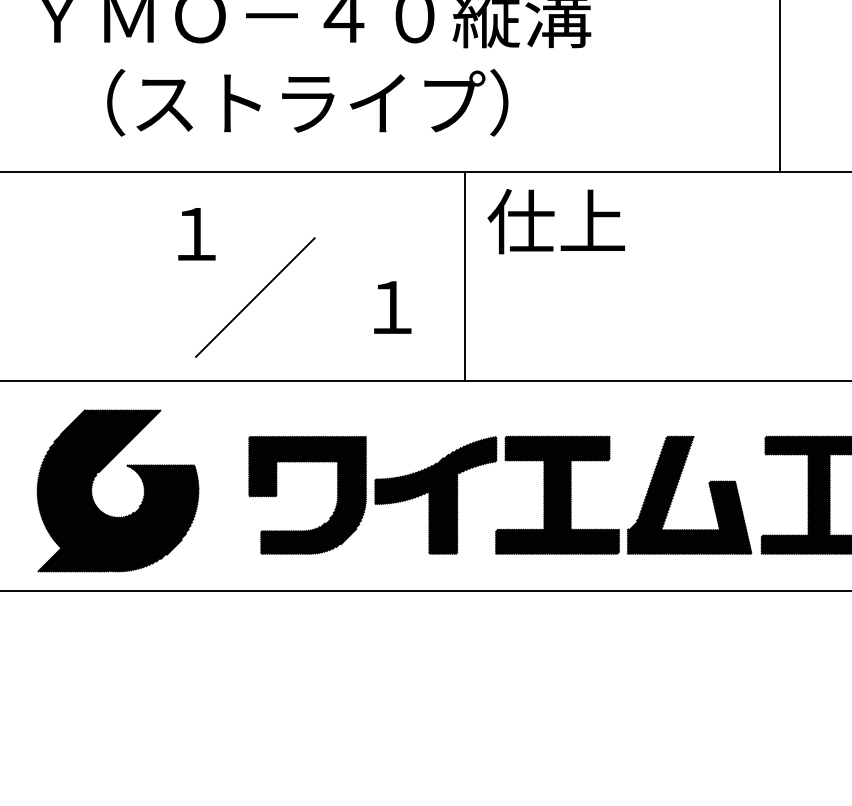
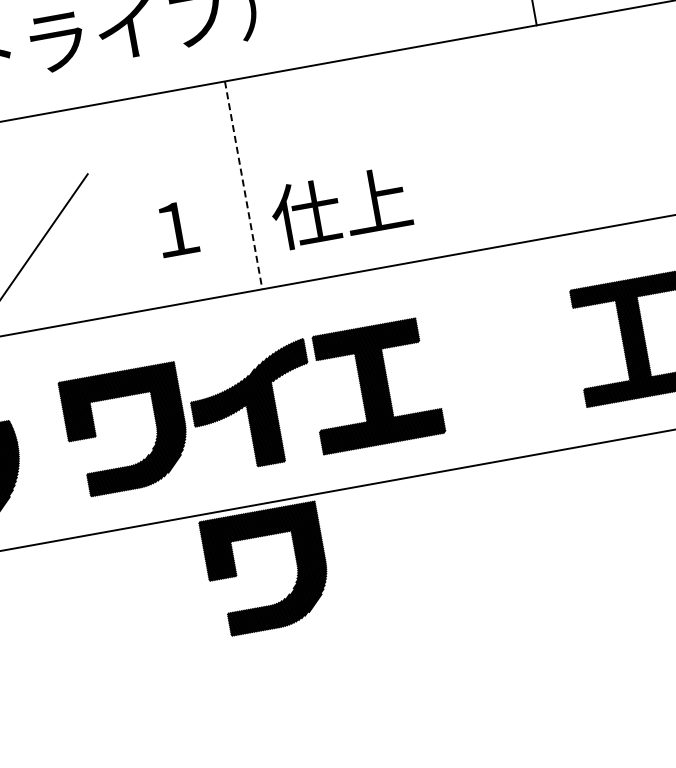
text: (555, 221) -> (340, 207), moved
line: (465, 276) -> (244, 185), solid -> dashed
part: (676, 490) -> (491, 359), removed
part: (449, 660) -> (296, 568), added

